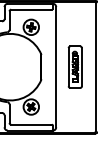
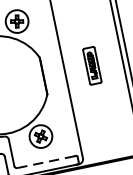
part: (74, 66) -> (91, 65), size x0.6
line: (31, 124) -> (46, 161), solid -> dashed

